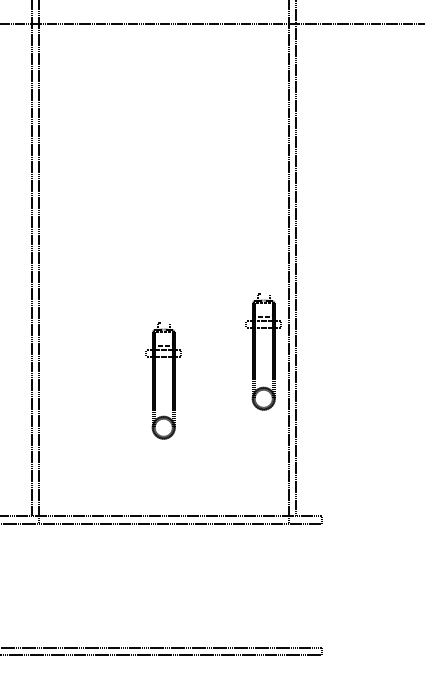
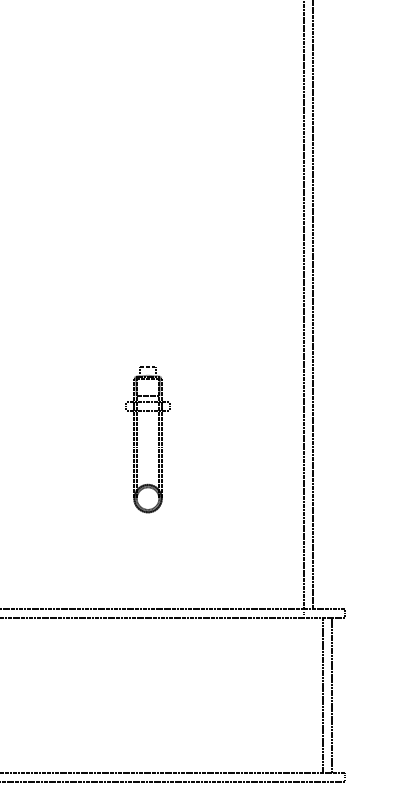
part: (255, 351) -> (262, 403), removed
line: (303, 585) -> (322, 695), added
line: (310, 585) -> (331, 695), added

